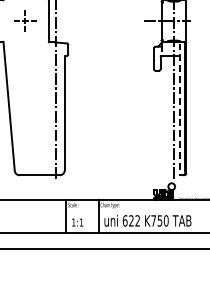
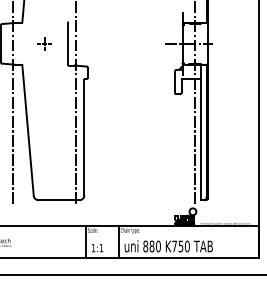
part: (25, 20) -> (44, 43), size x0.62
line: (180, 109) -> (201, 133), dashed -> solid
text: (130, 220) -> (151, 246), 622 -> 880

